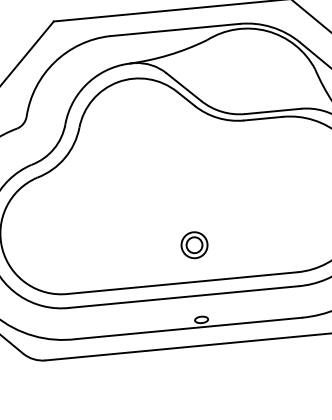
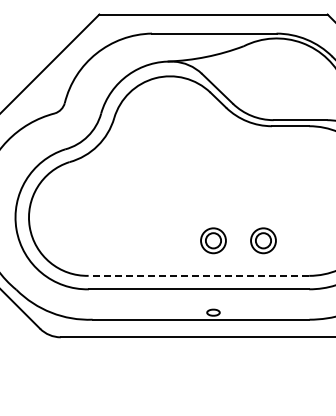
part: (246, 240) -> (263, 240), added
line: (182, 282) -> (198, 275), solid -> dashed

